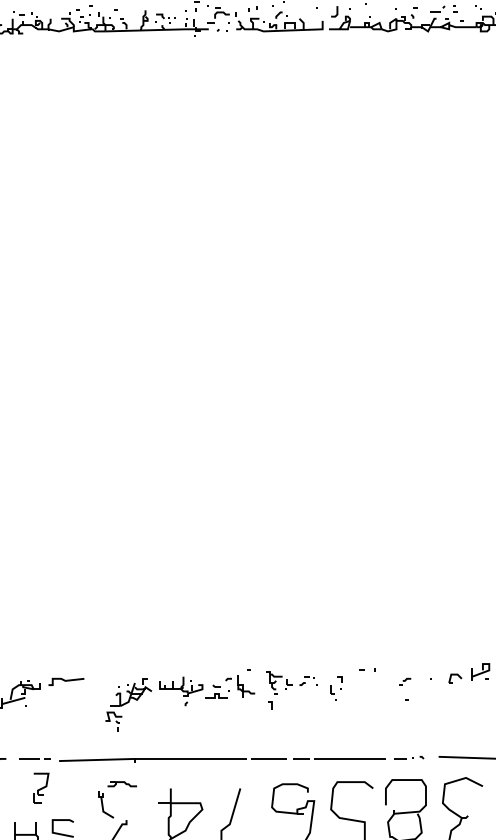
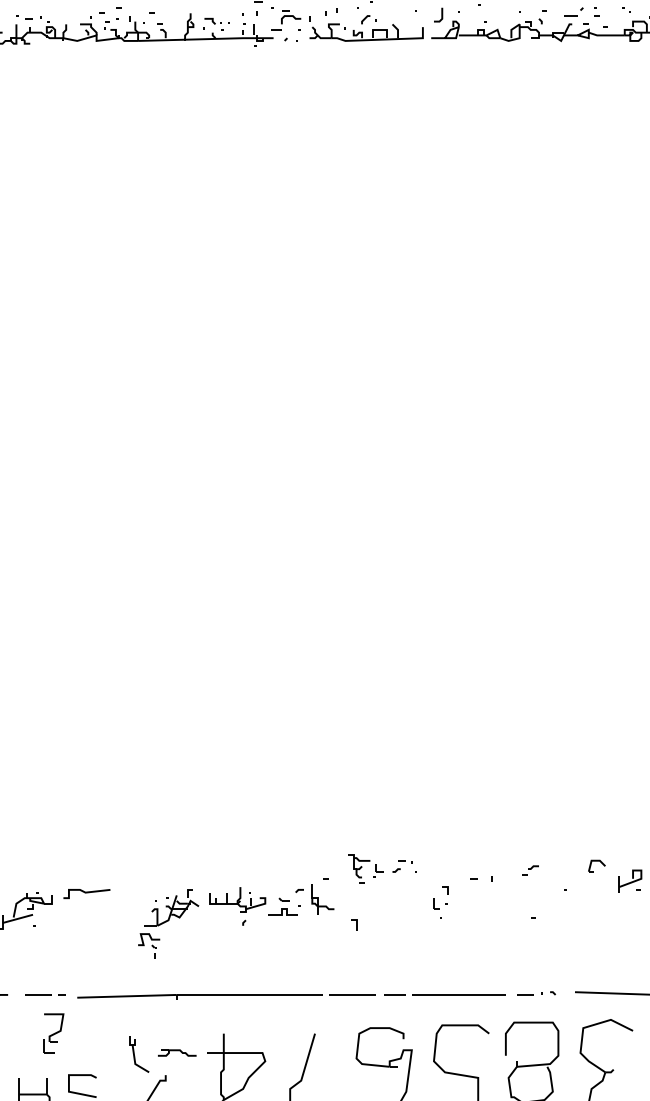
part: (455, 678) -> (597, 865), moved
part: (405, 681) -> (531, 869), moved
part: (291, 682) -> (382, 868), moved
part: (121, 784) -> (176, 1053), moved

